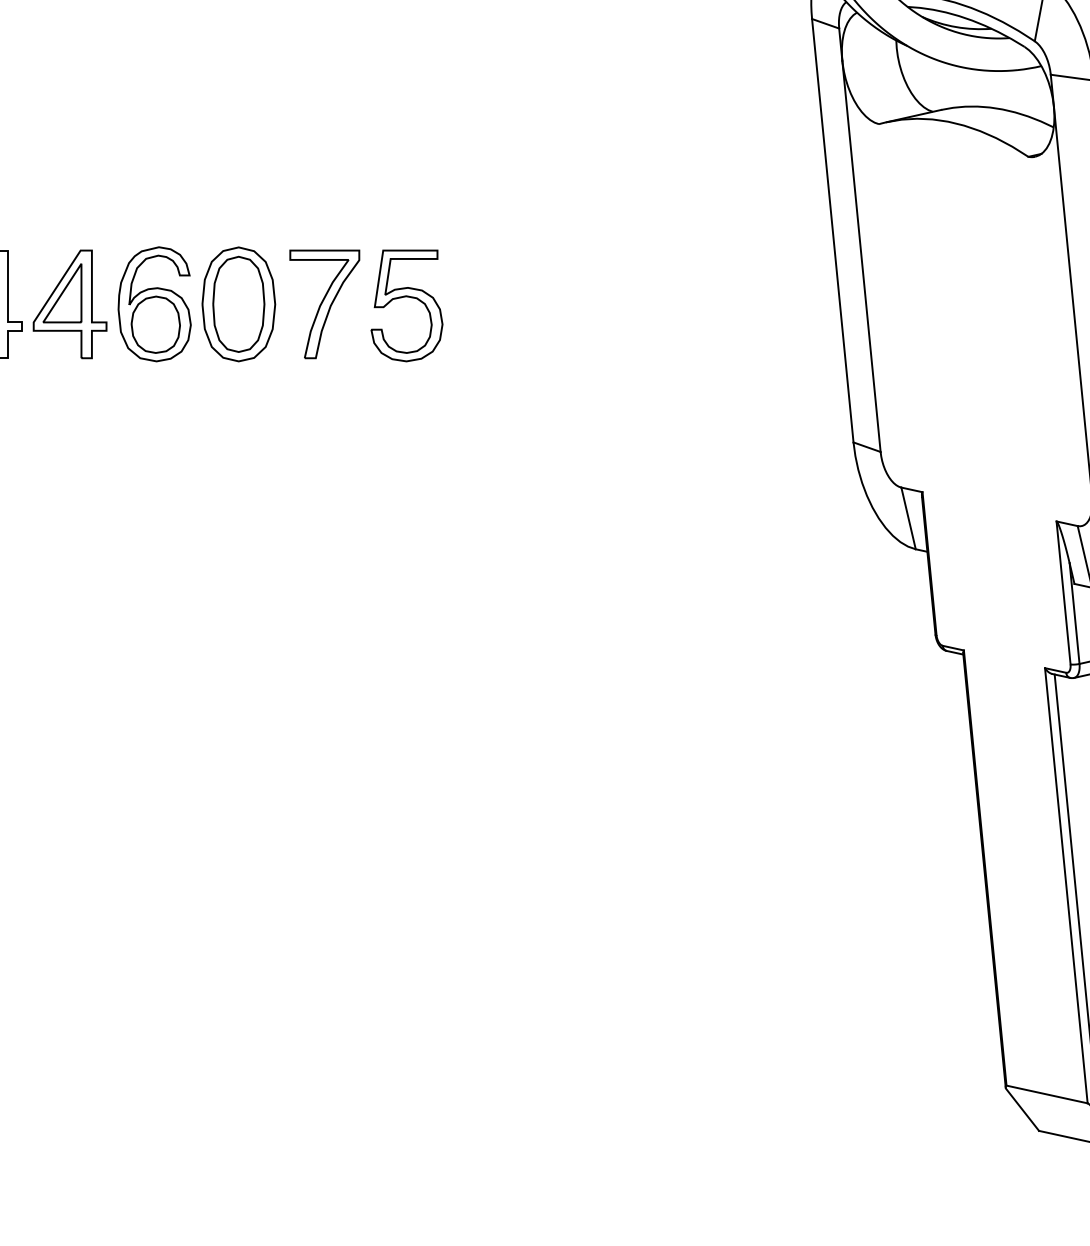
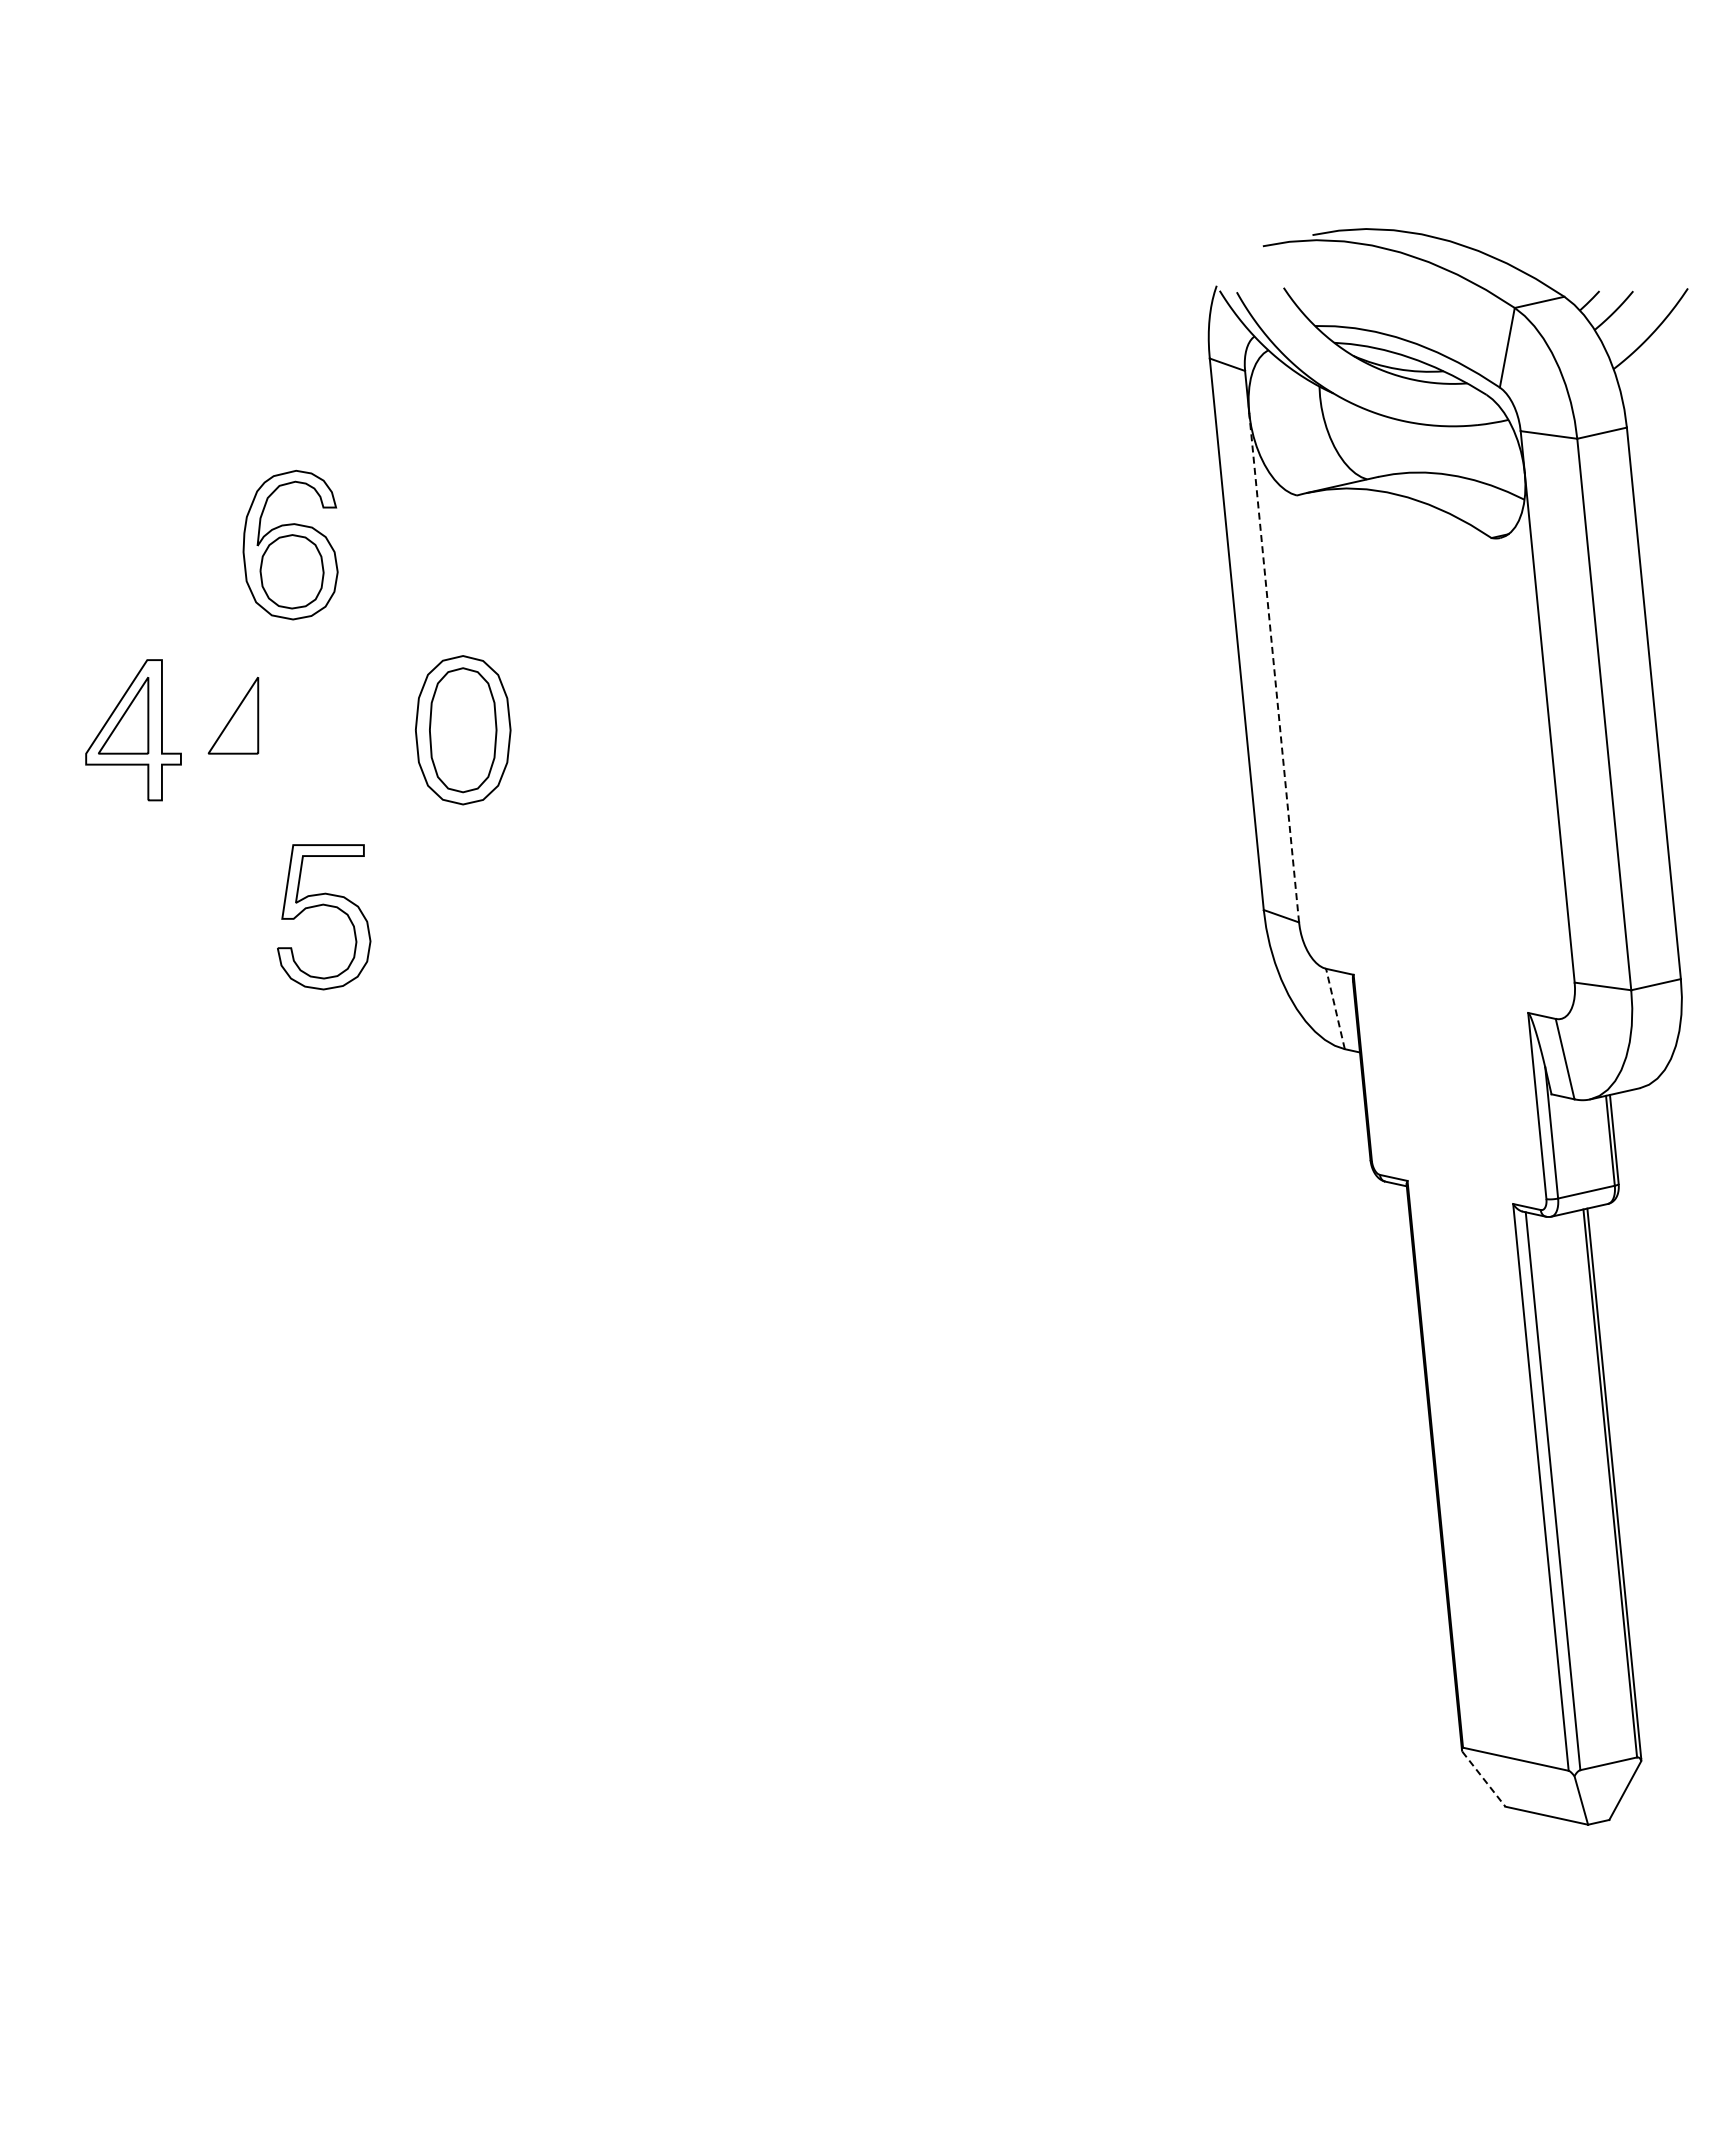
line: (861, 256) -> (1274, 667), solid -> dashed
part: (408, 297) -> (326, 906), moved
part: (154, 303) -> (290, 544), moved
part: (70, 304) -> (243, 730), removed
part: (324, 304) -> (574, 730), removed
line: (908, 518) -> (1335, 1008), solid -> dashed
line: (1022, 1110) -> (1483, 1779), solid -> dashed

